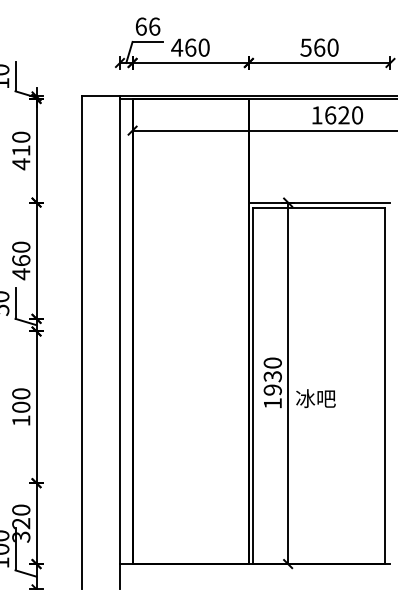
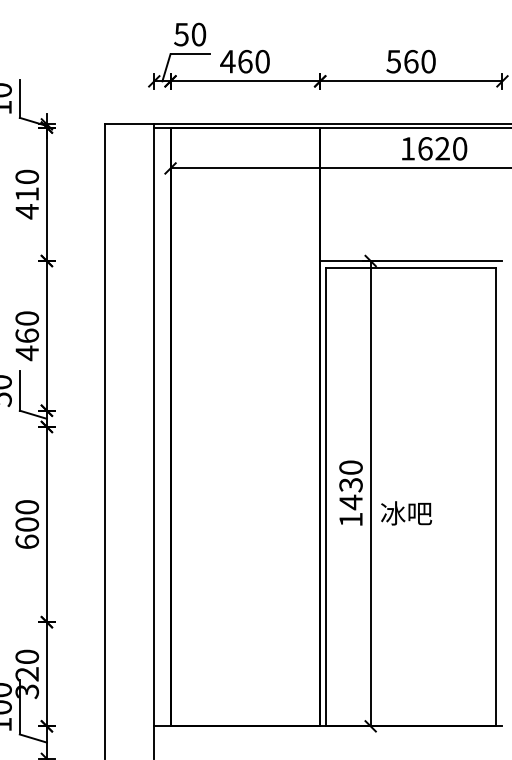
text: (148, 26) -> (190, 34), 66 -> 50
text: (272, 390) -> (350, 502), 1930 -> 1430
text: (21, 420) -> (27, 541), 100 -> 600

